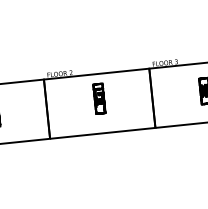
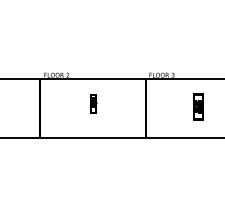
part: (99, 98) -> (93, 103), size x0.6

